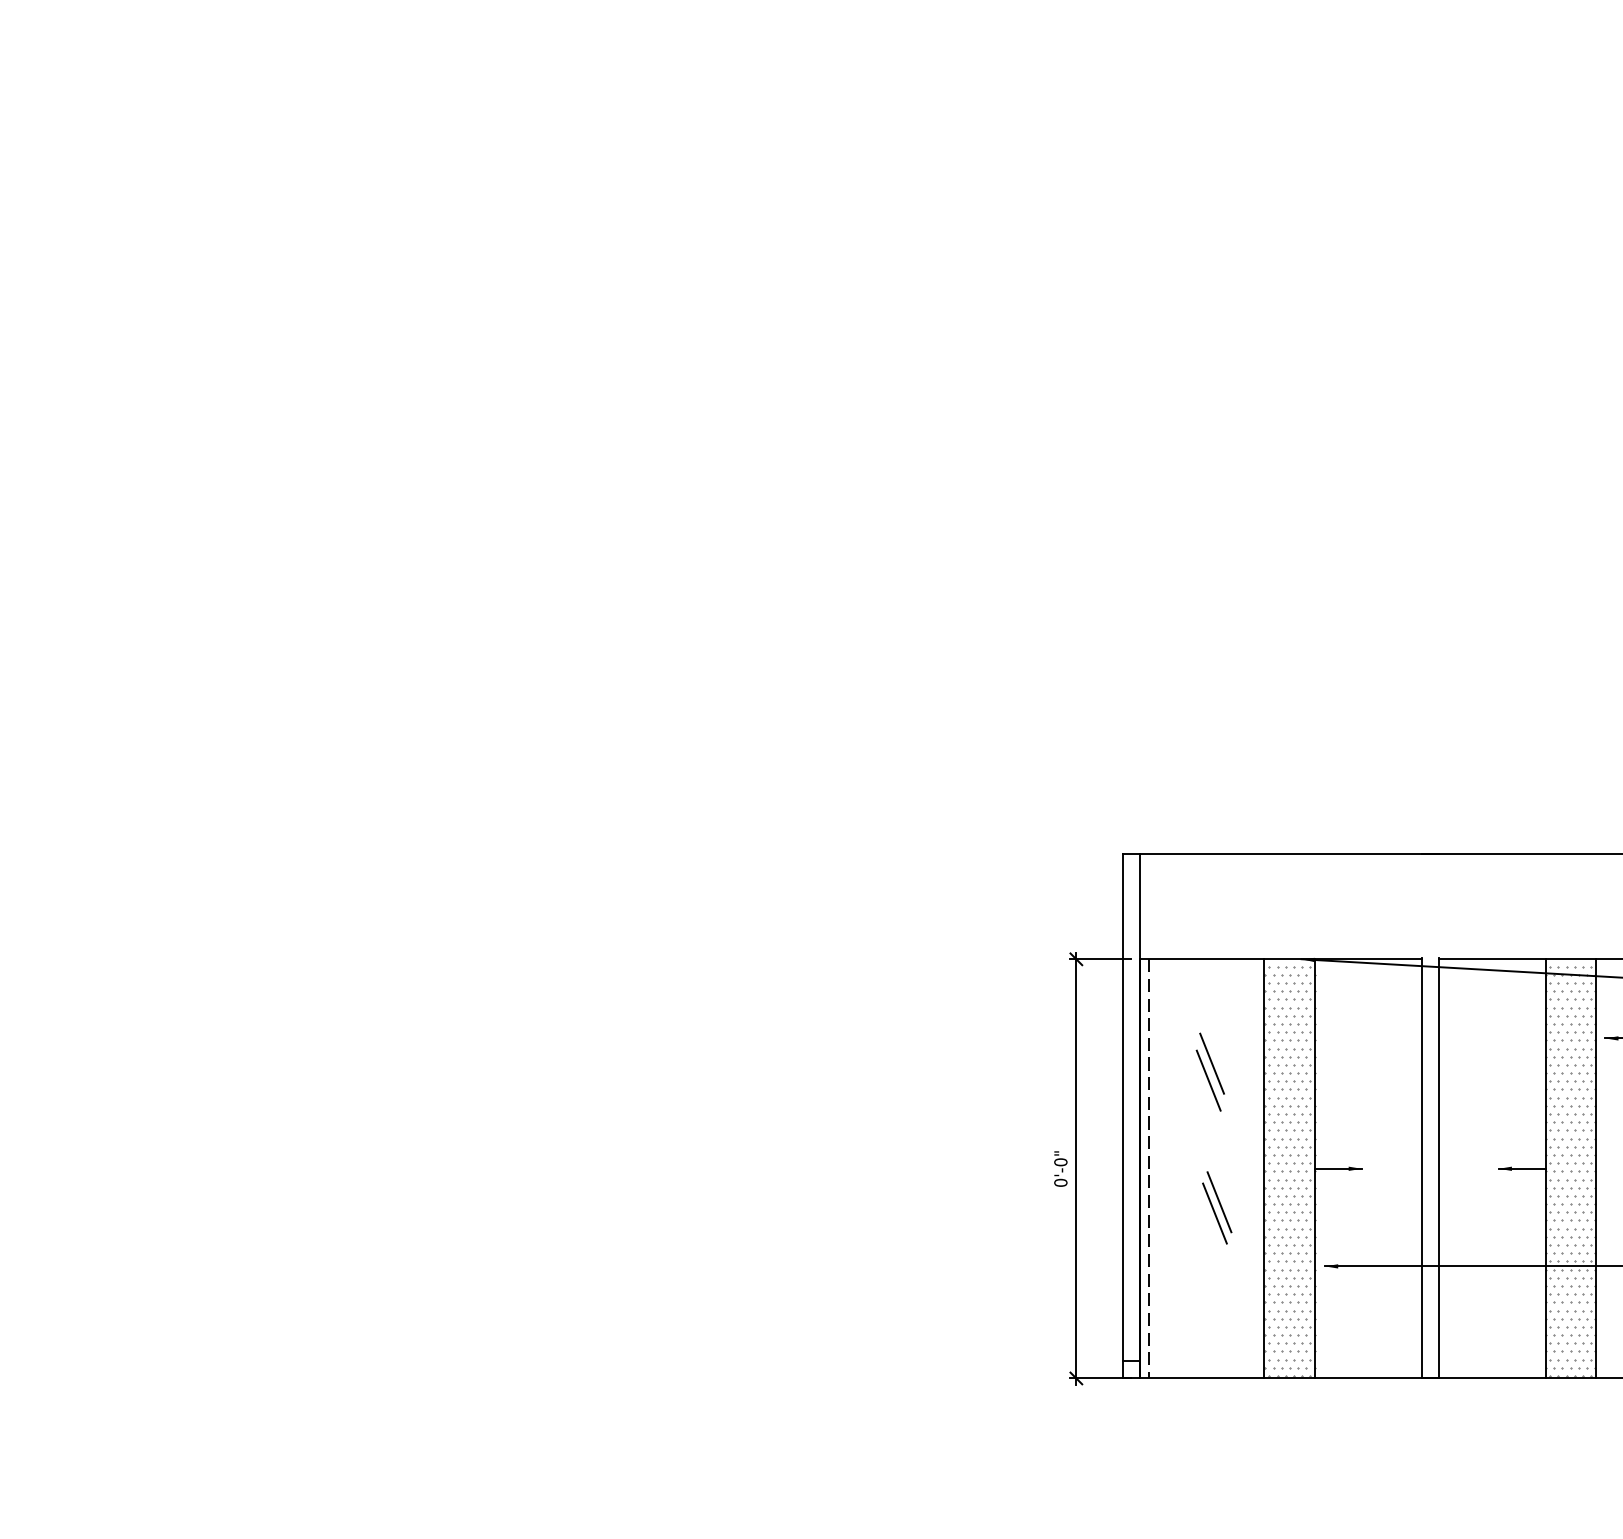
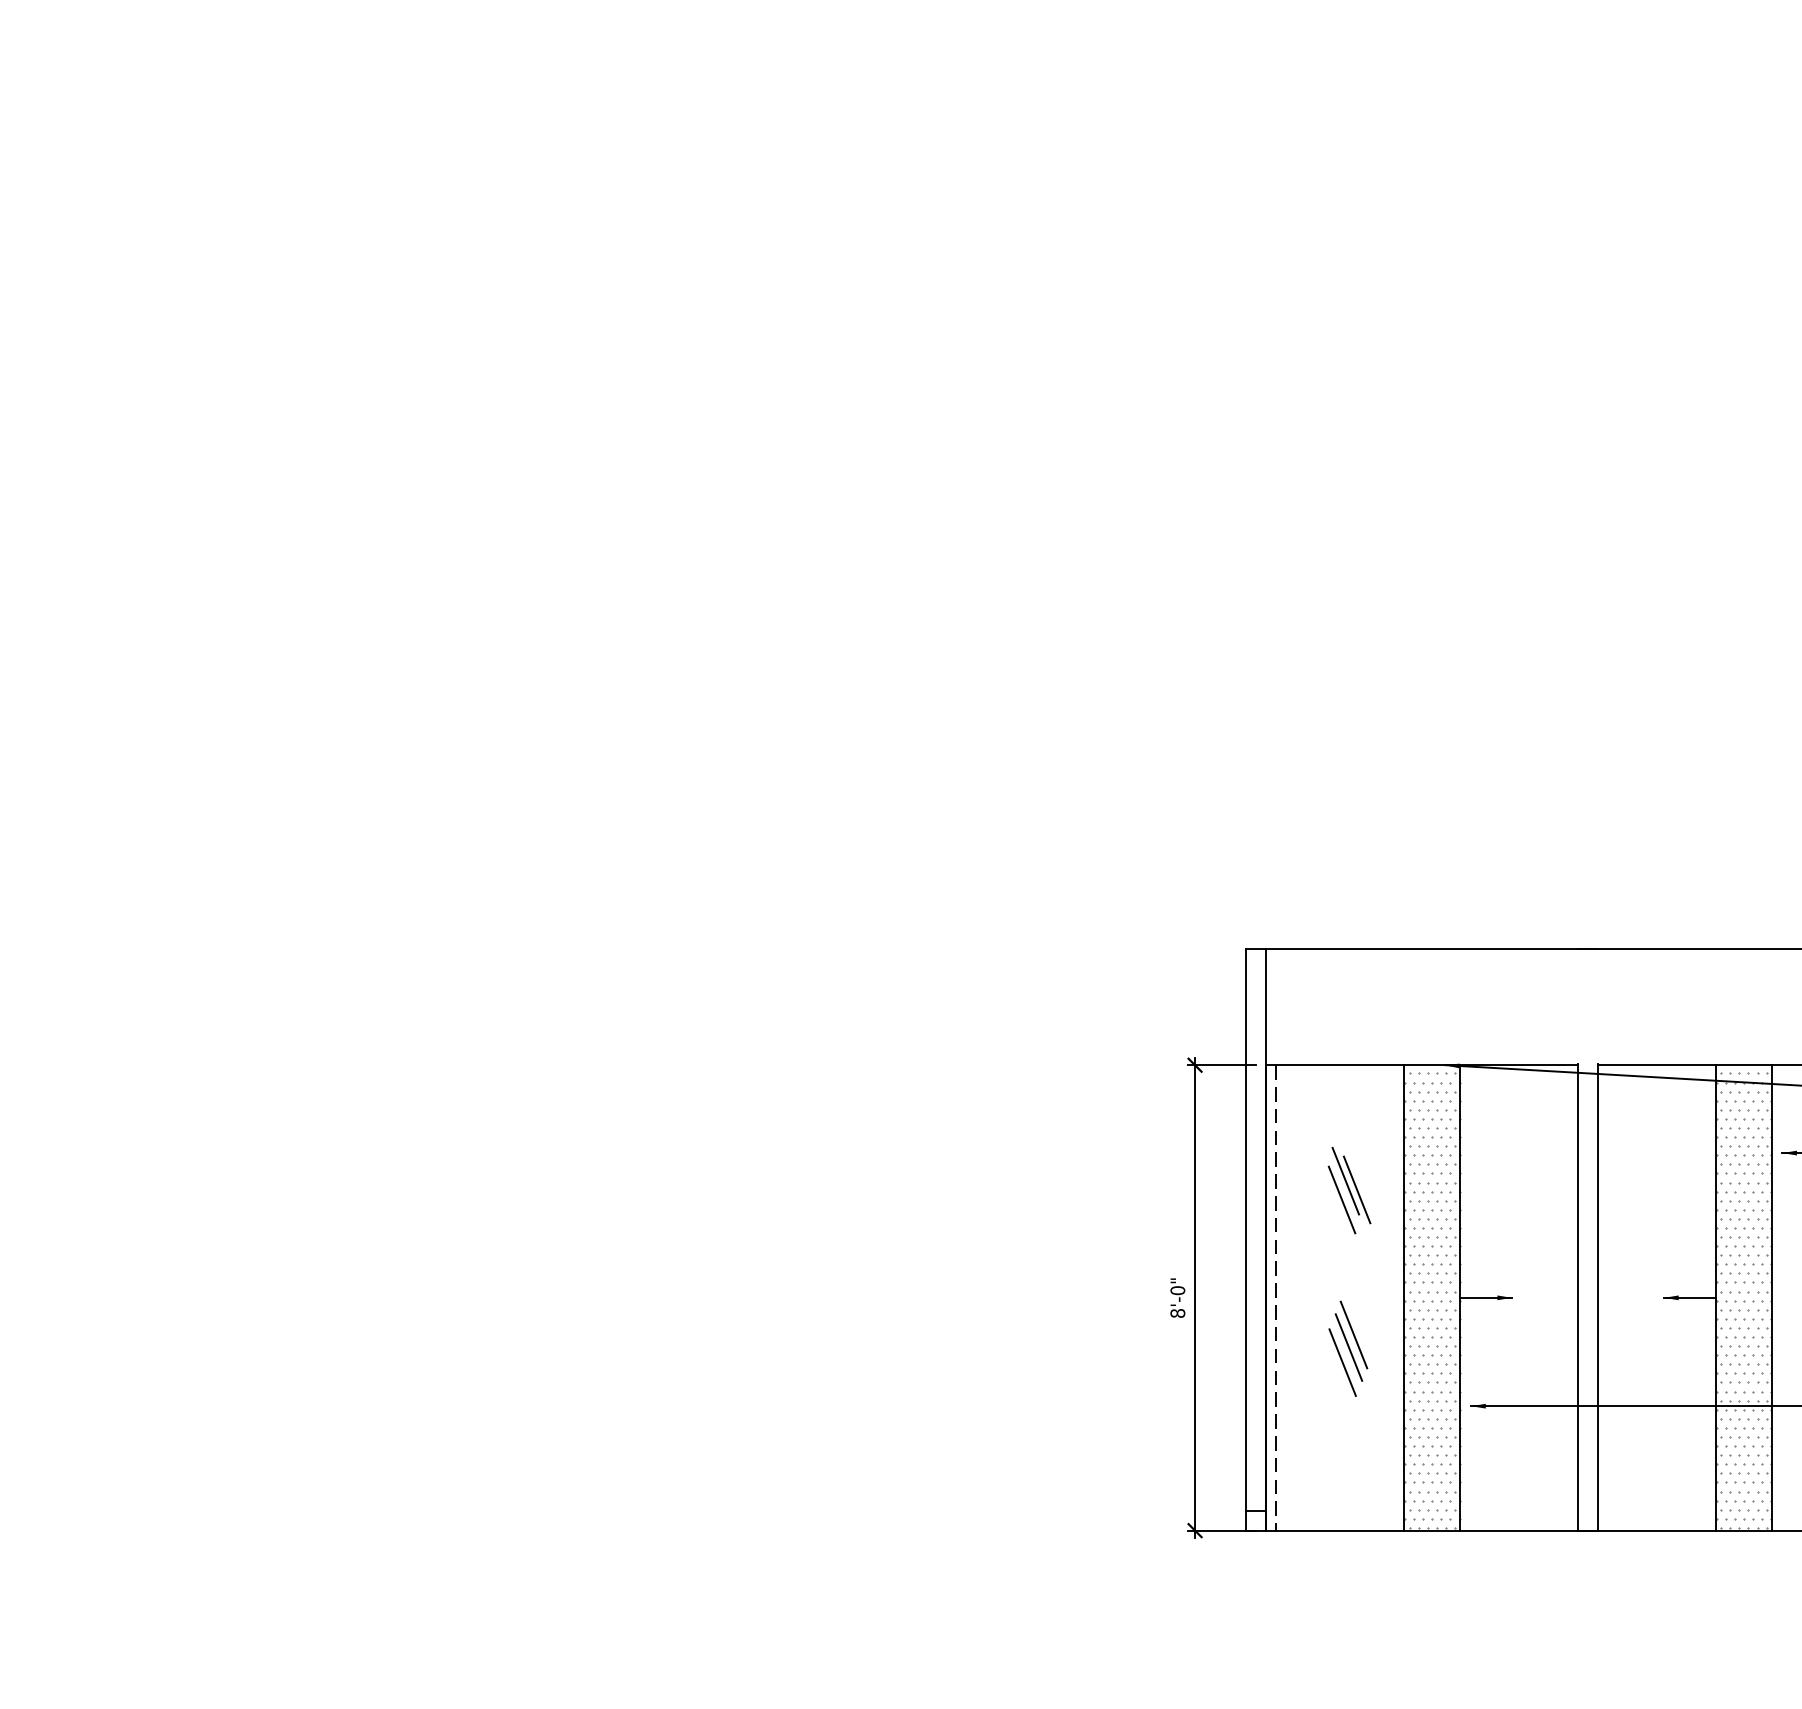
line: (1222, 1071) -> (1357, 1189), added
text: (1060, 1182) -> (1177, 1313), 0'-0" -> 8'-0"
line: (1209, 1227) -> (1342, 1363), added

